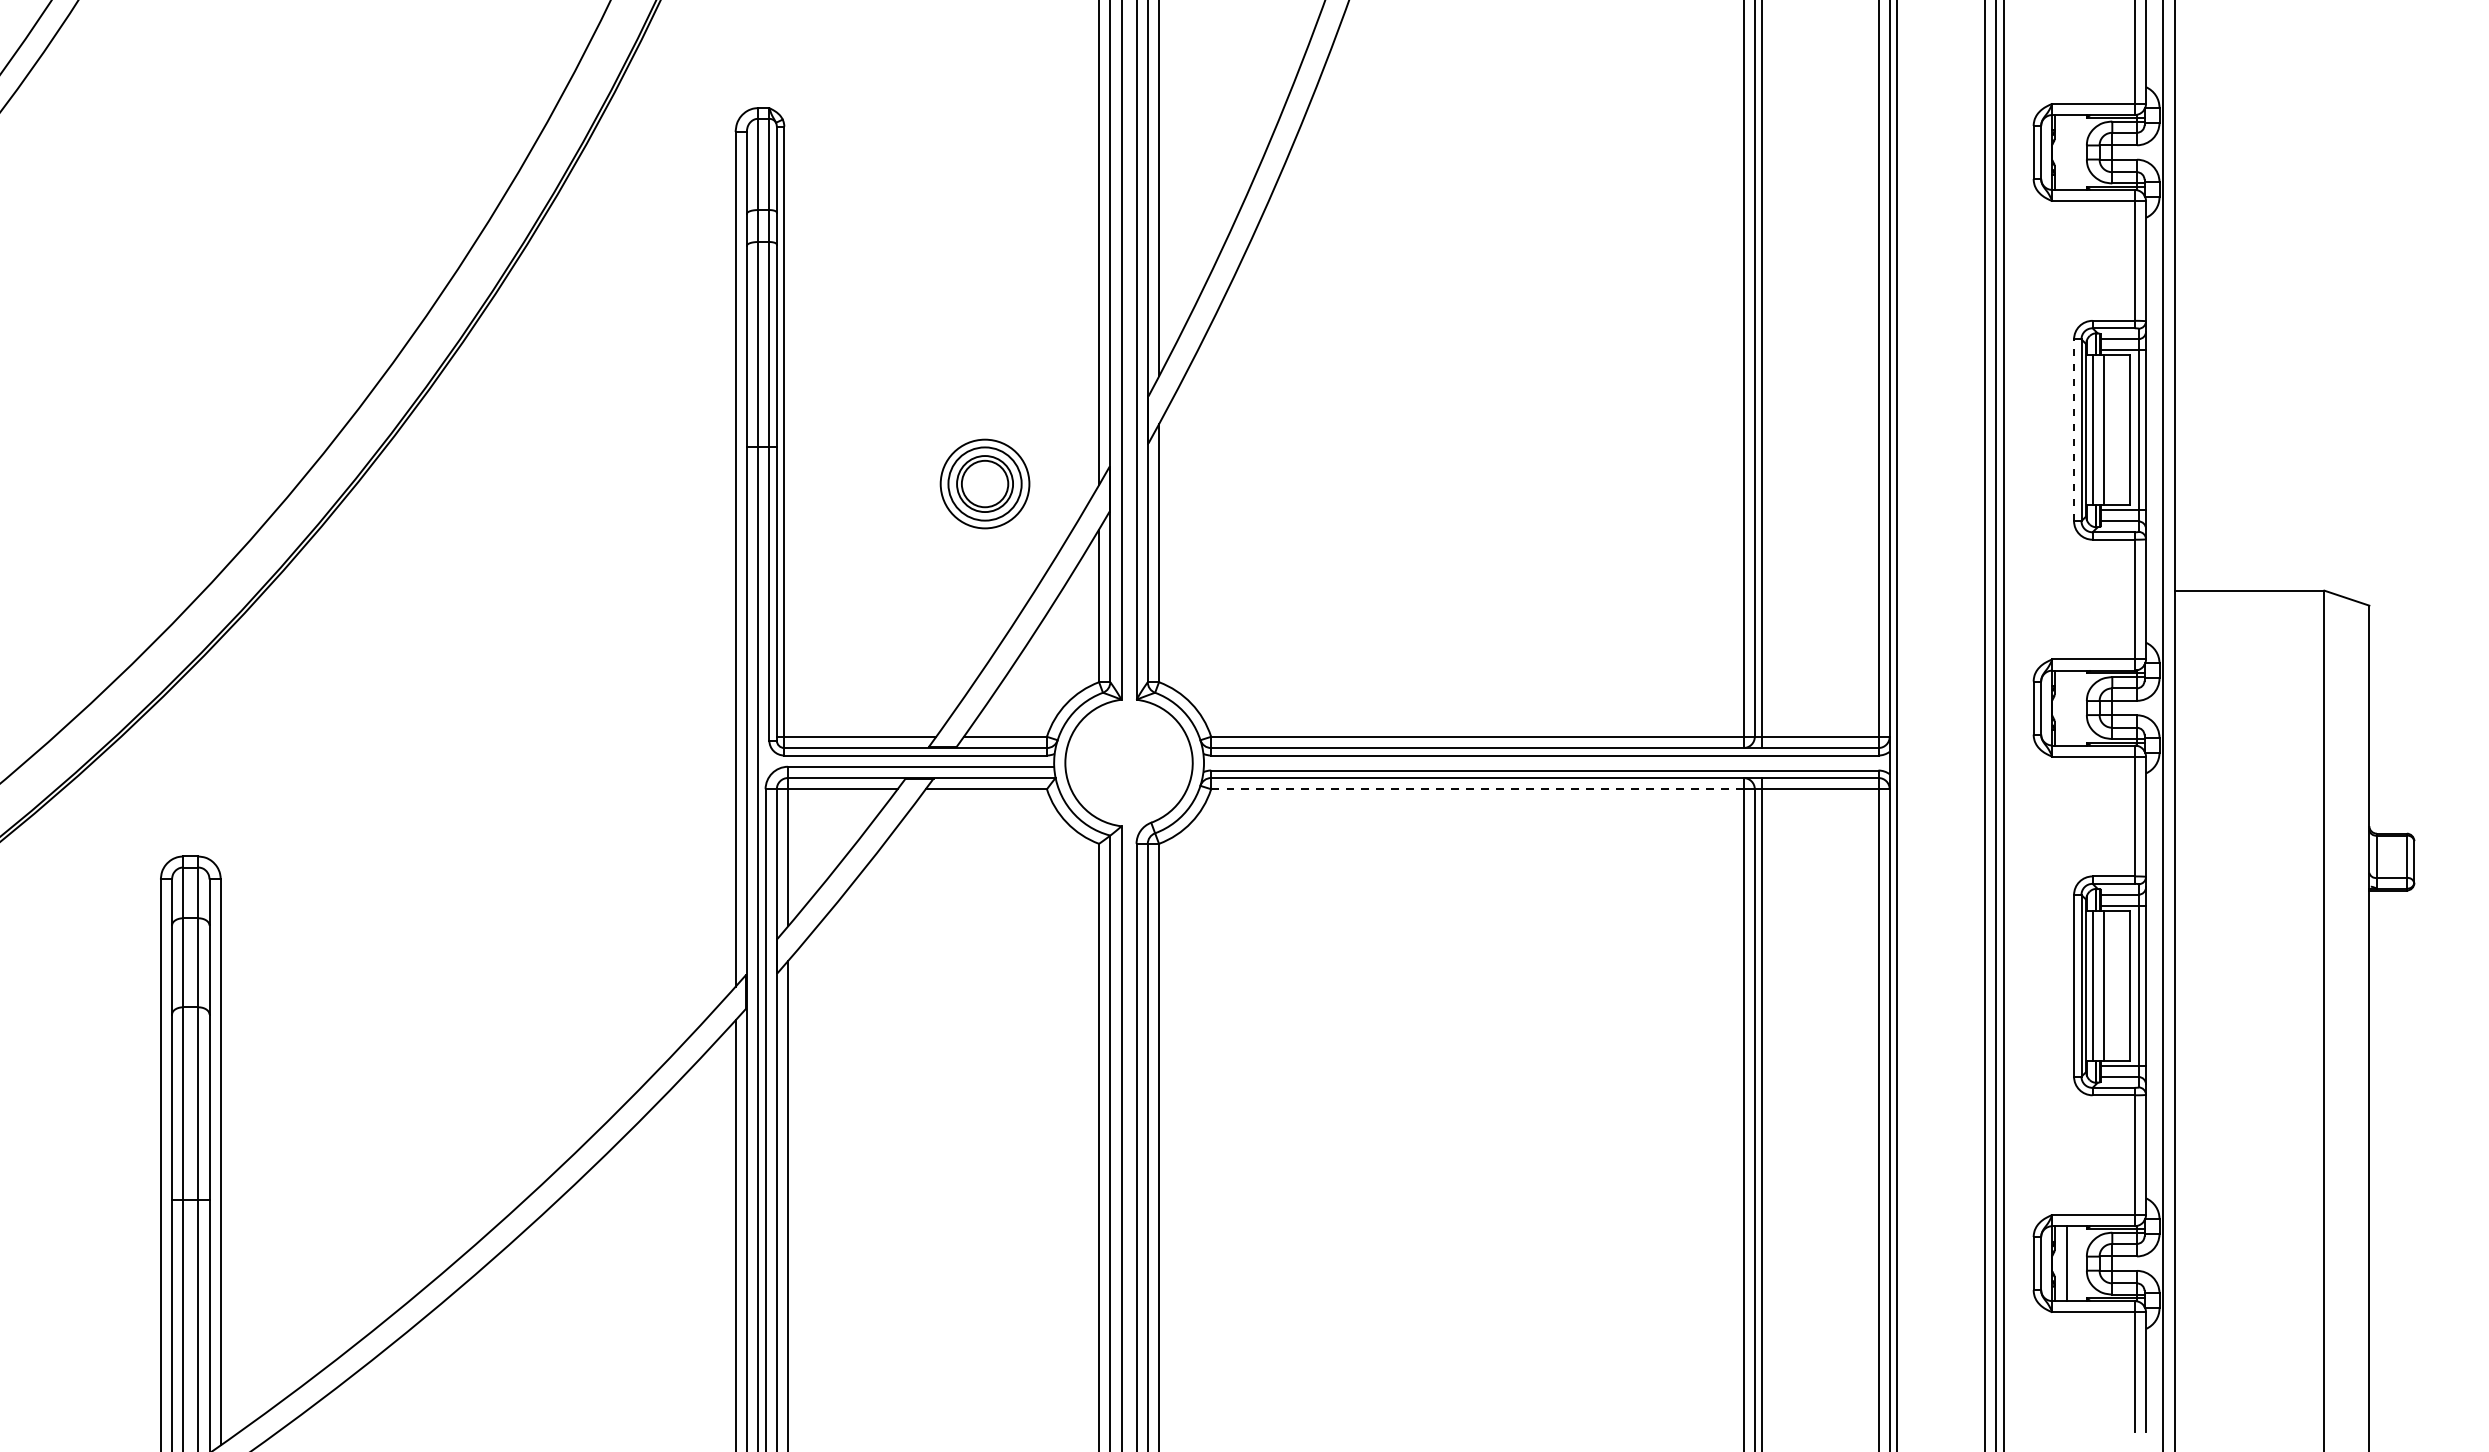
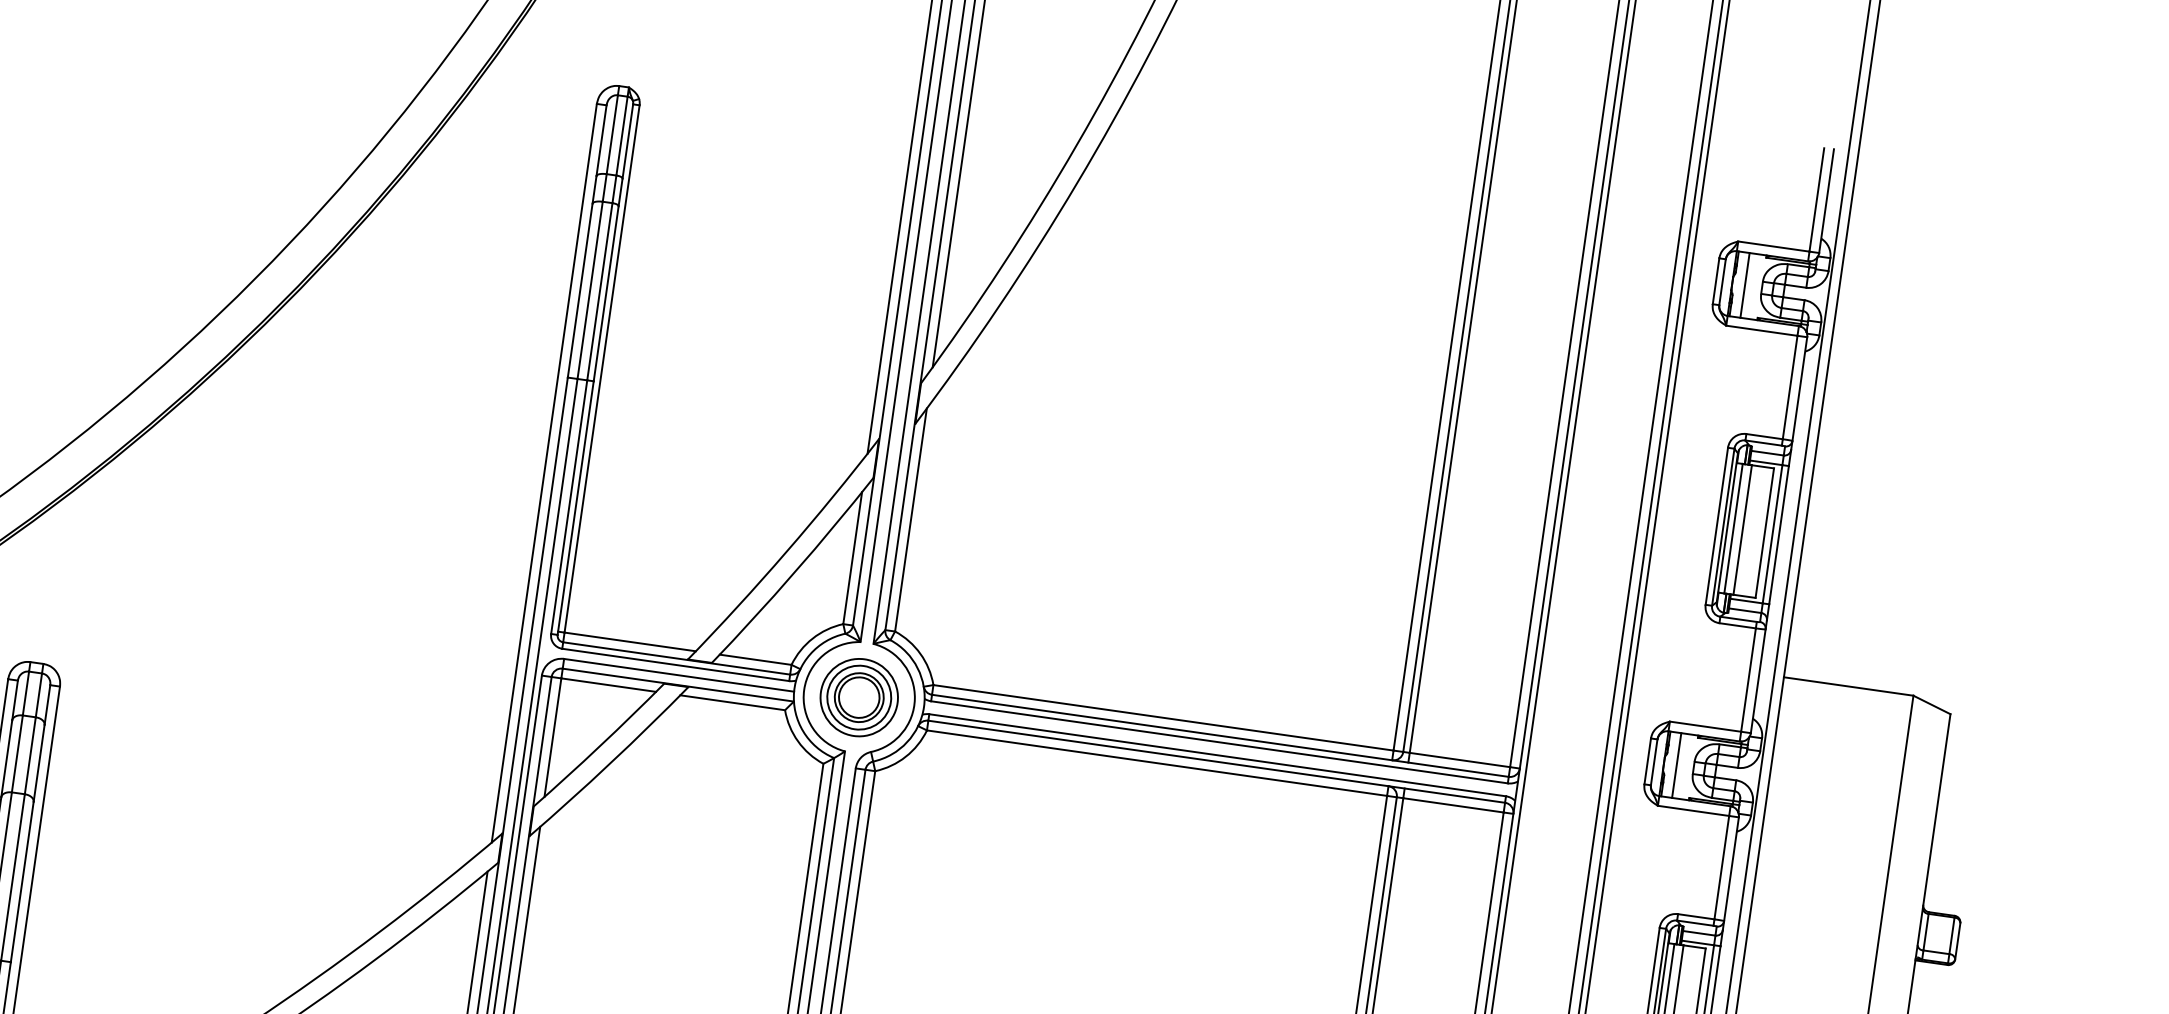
line: (2067, 152) -> (1745, 285), added
line: (2074, 430) -> (1717, 526), dashed -> solid
part: (984, 483) -> (858, 697), moved
line: (2067, 707) -> (1677, 765), added
line: (1476, 789) -> (1156, 763), dashed -> solid

